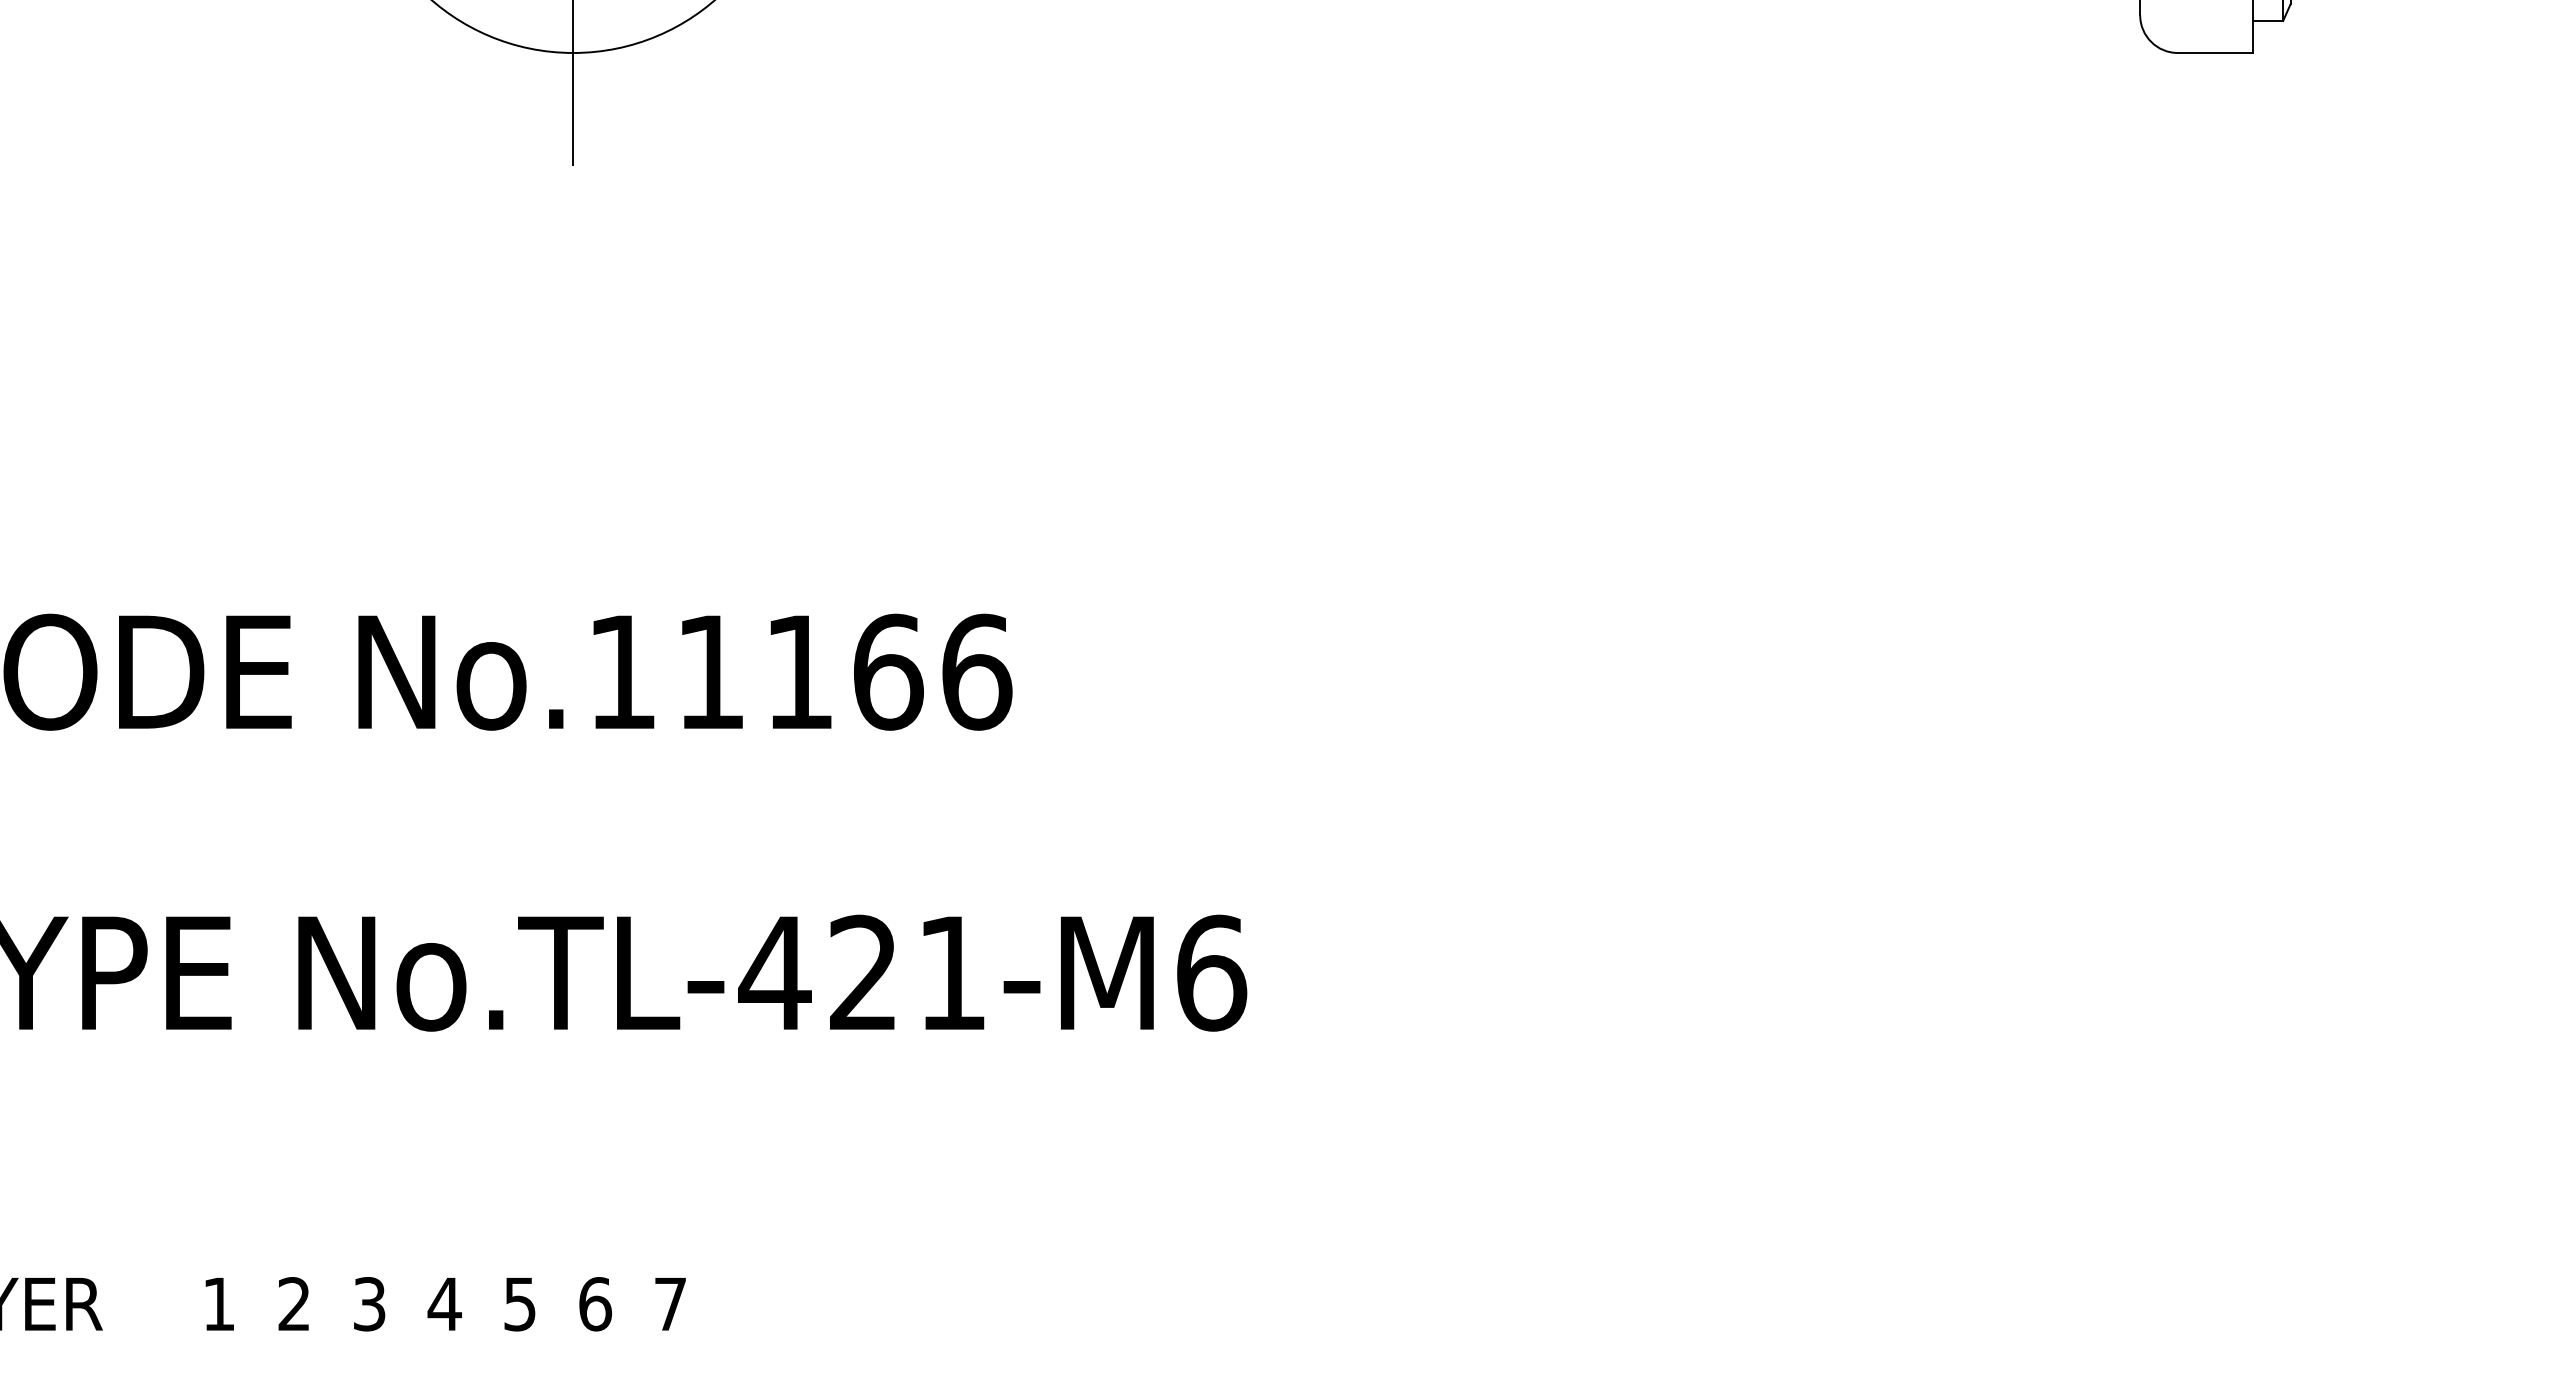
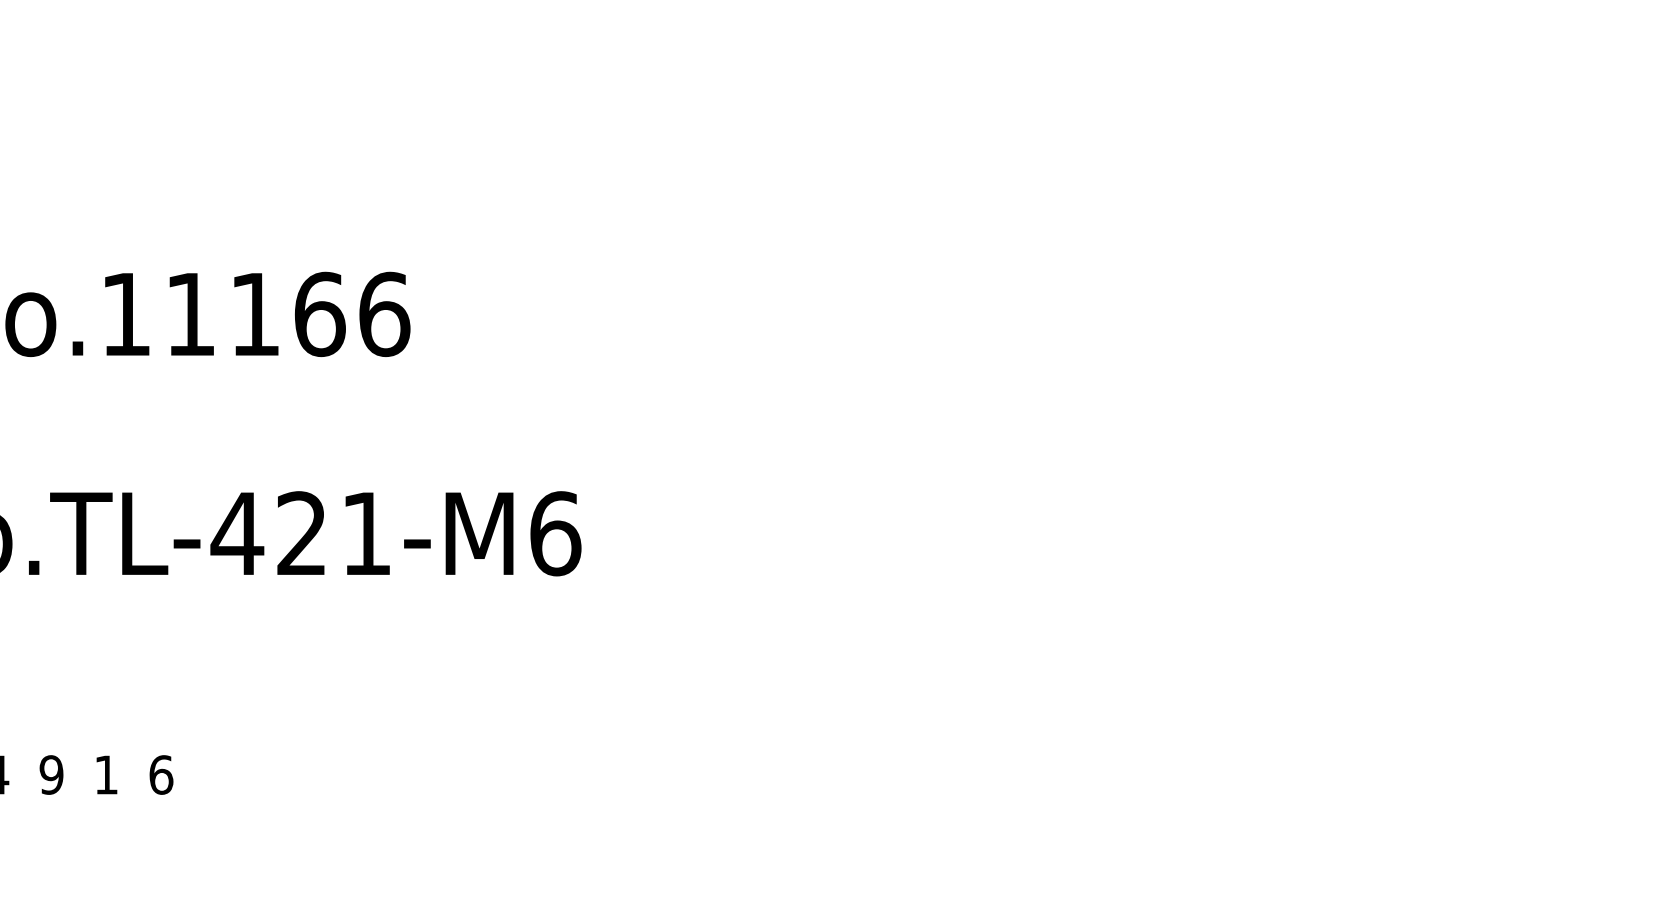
text: (519, 1304) -> (51, 775), 5 -> 9
text: (595, 1304) -> (106, 775), 6 -> 1
text: (670, 1304) -> (161, 775), 7 -> 6

